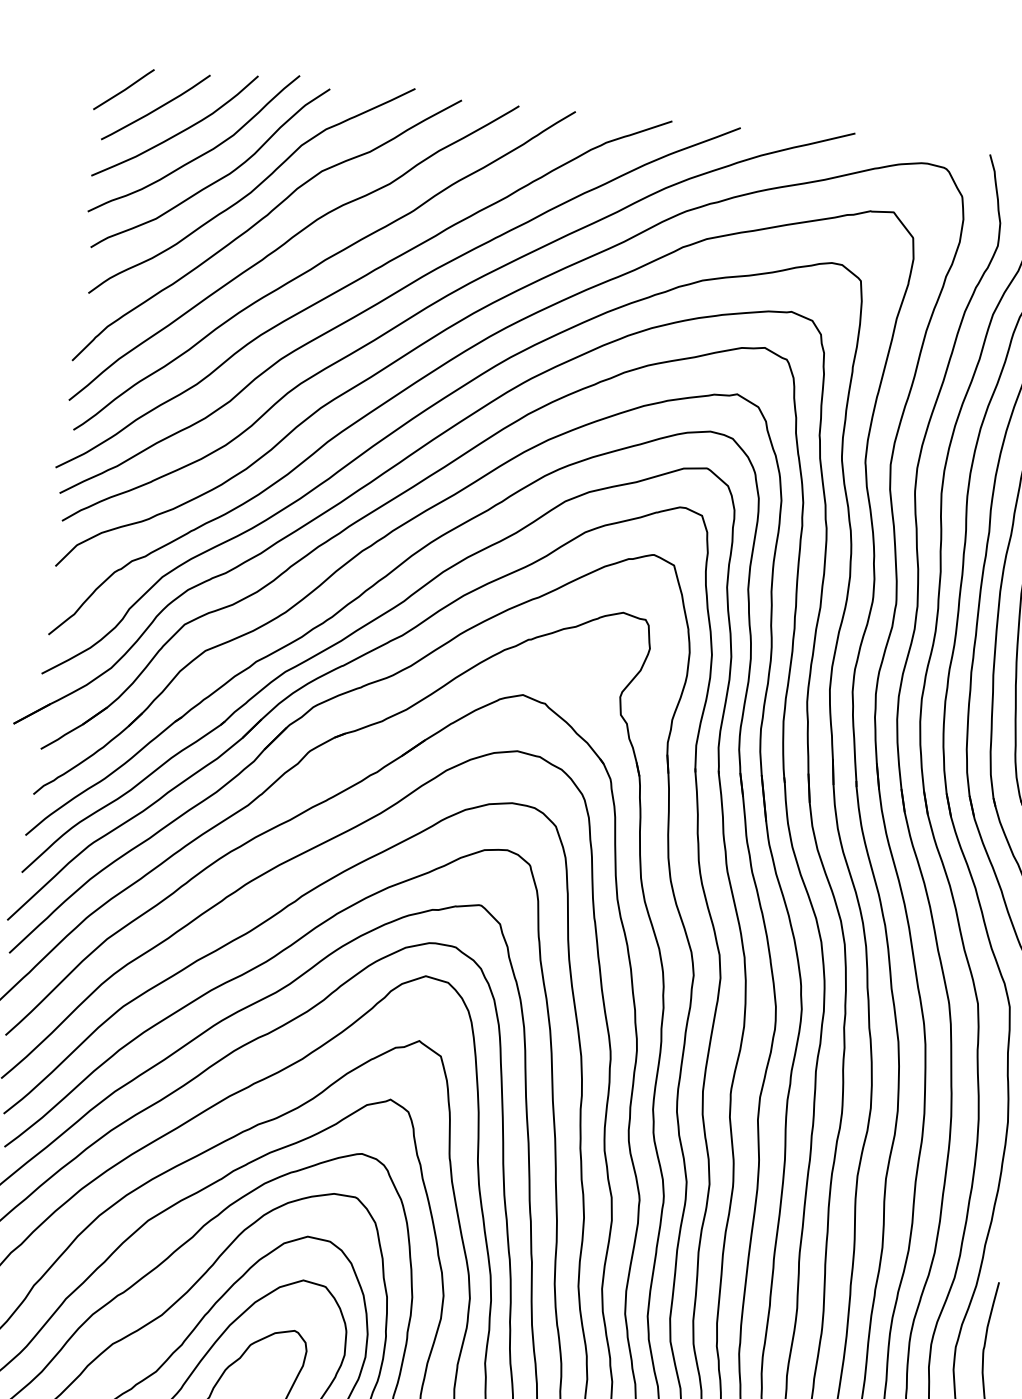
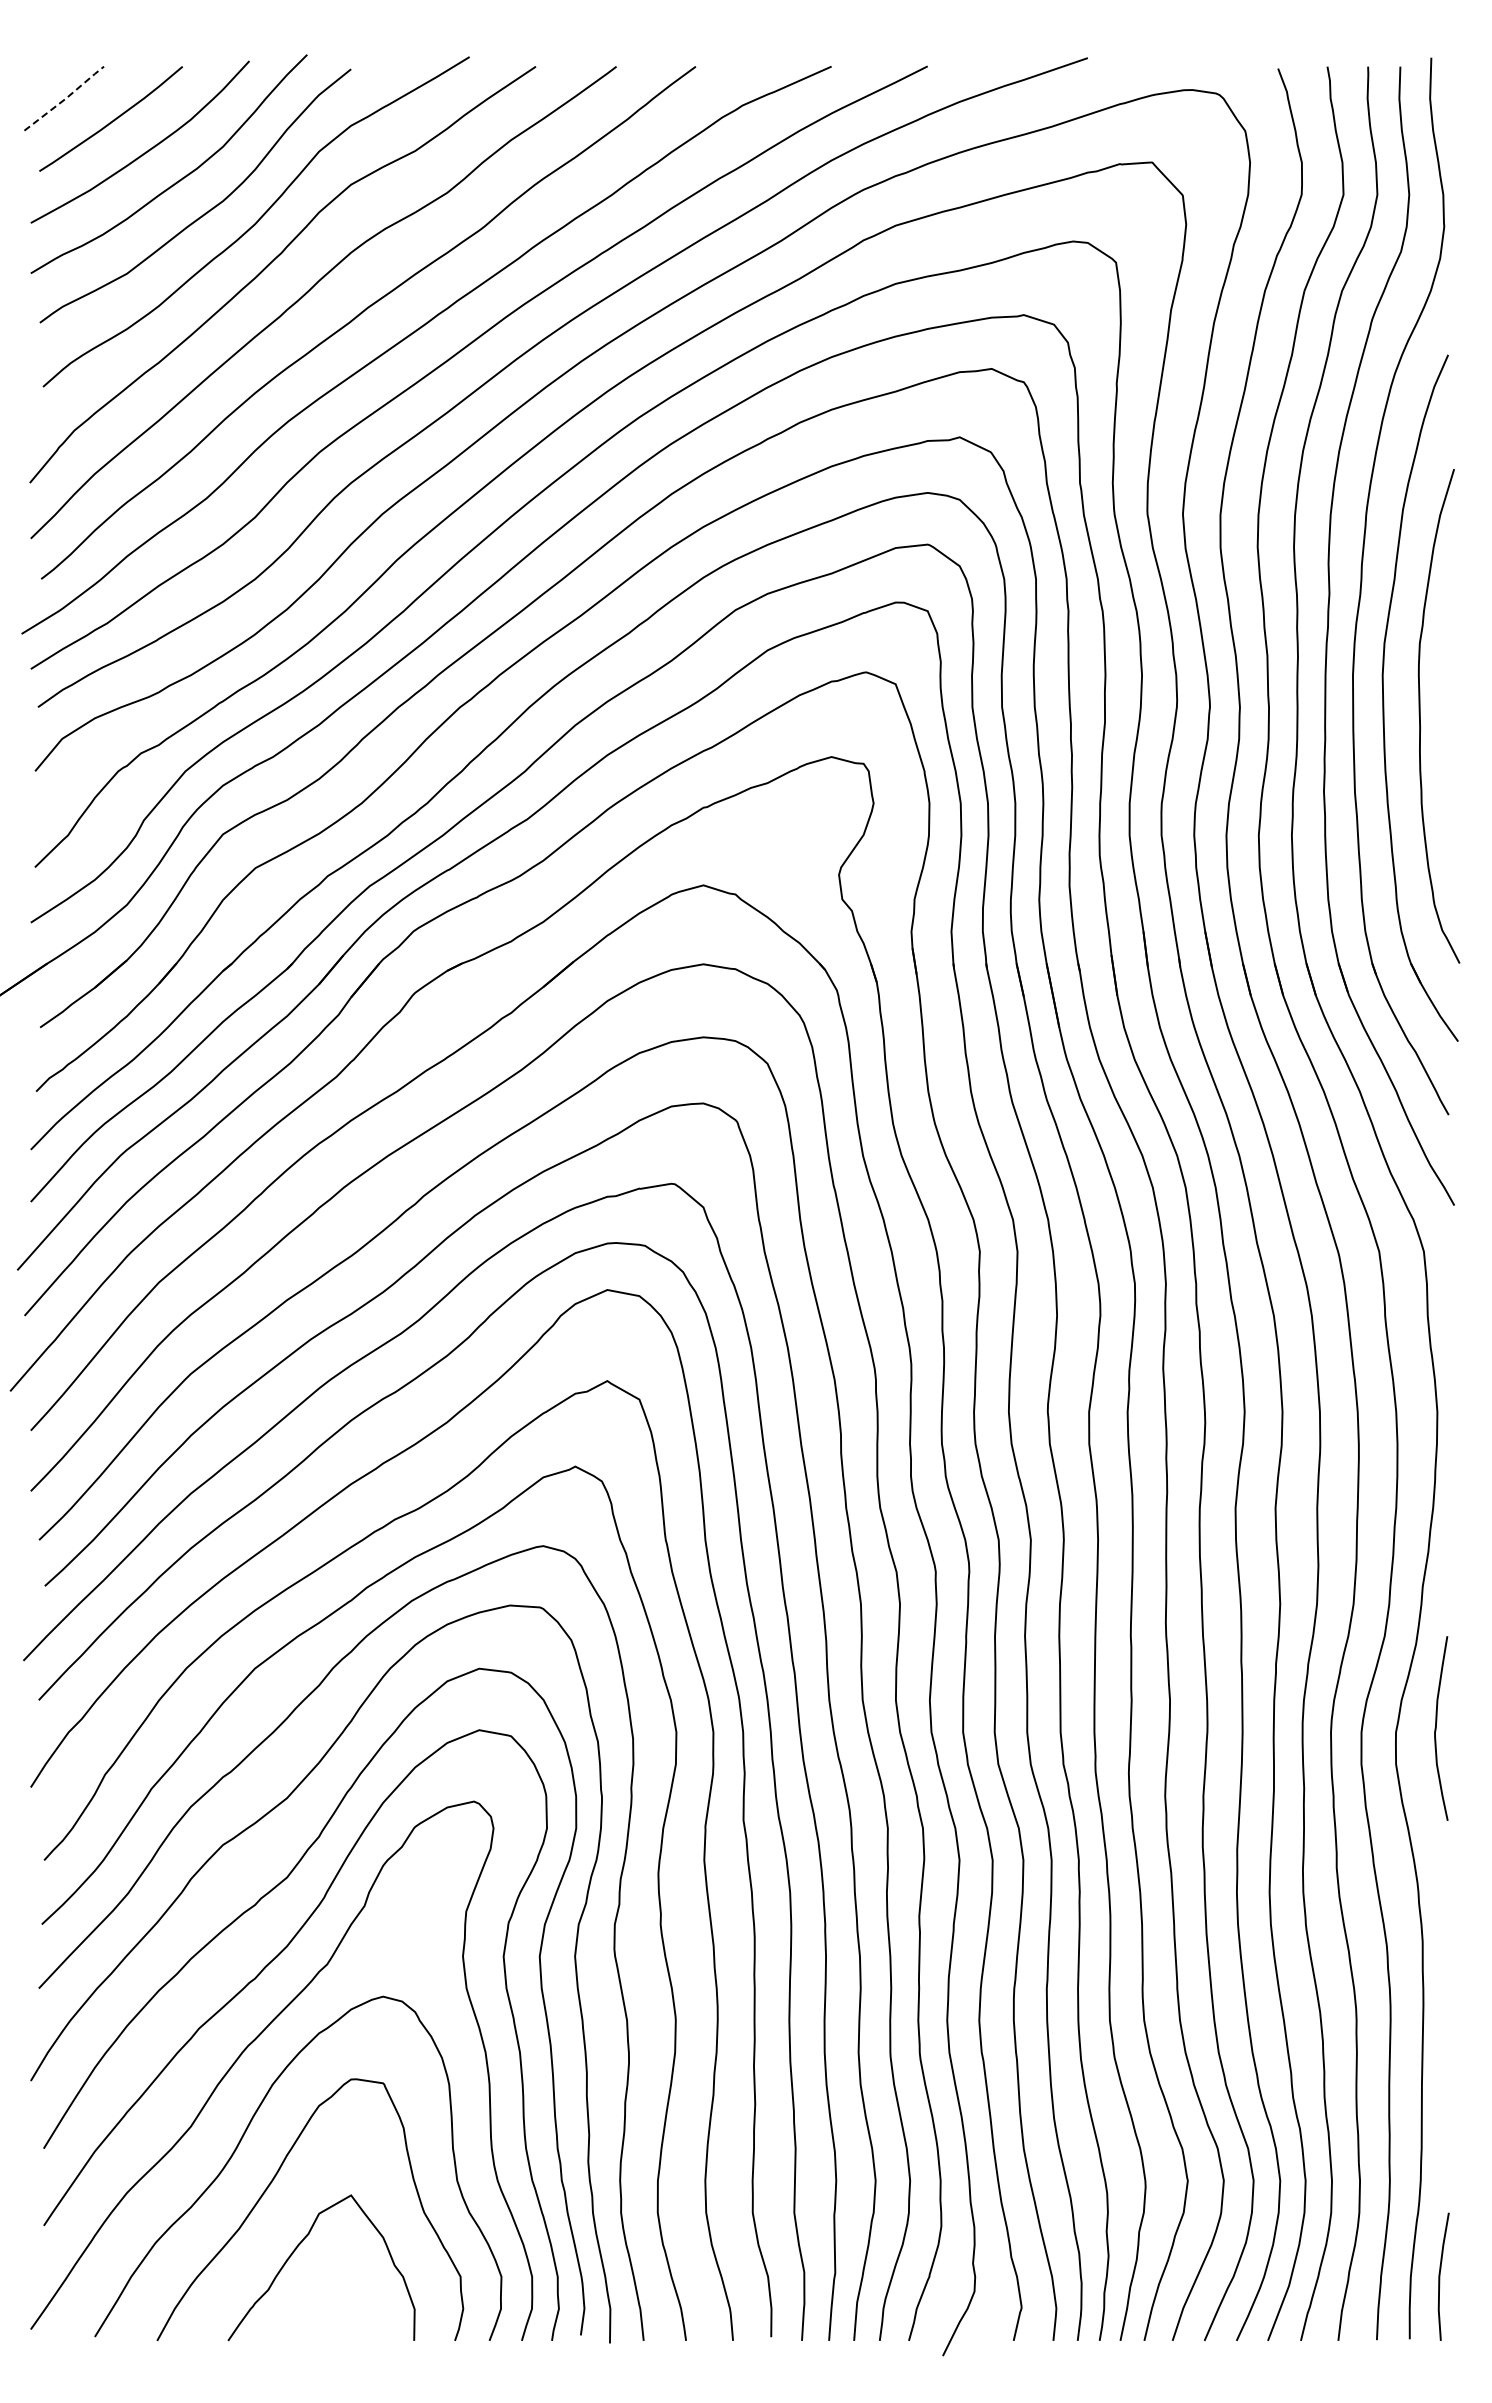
line: (124, 89) -> (65, 98), solid -> dashed

